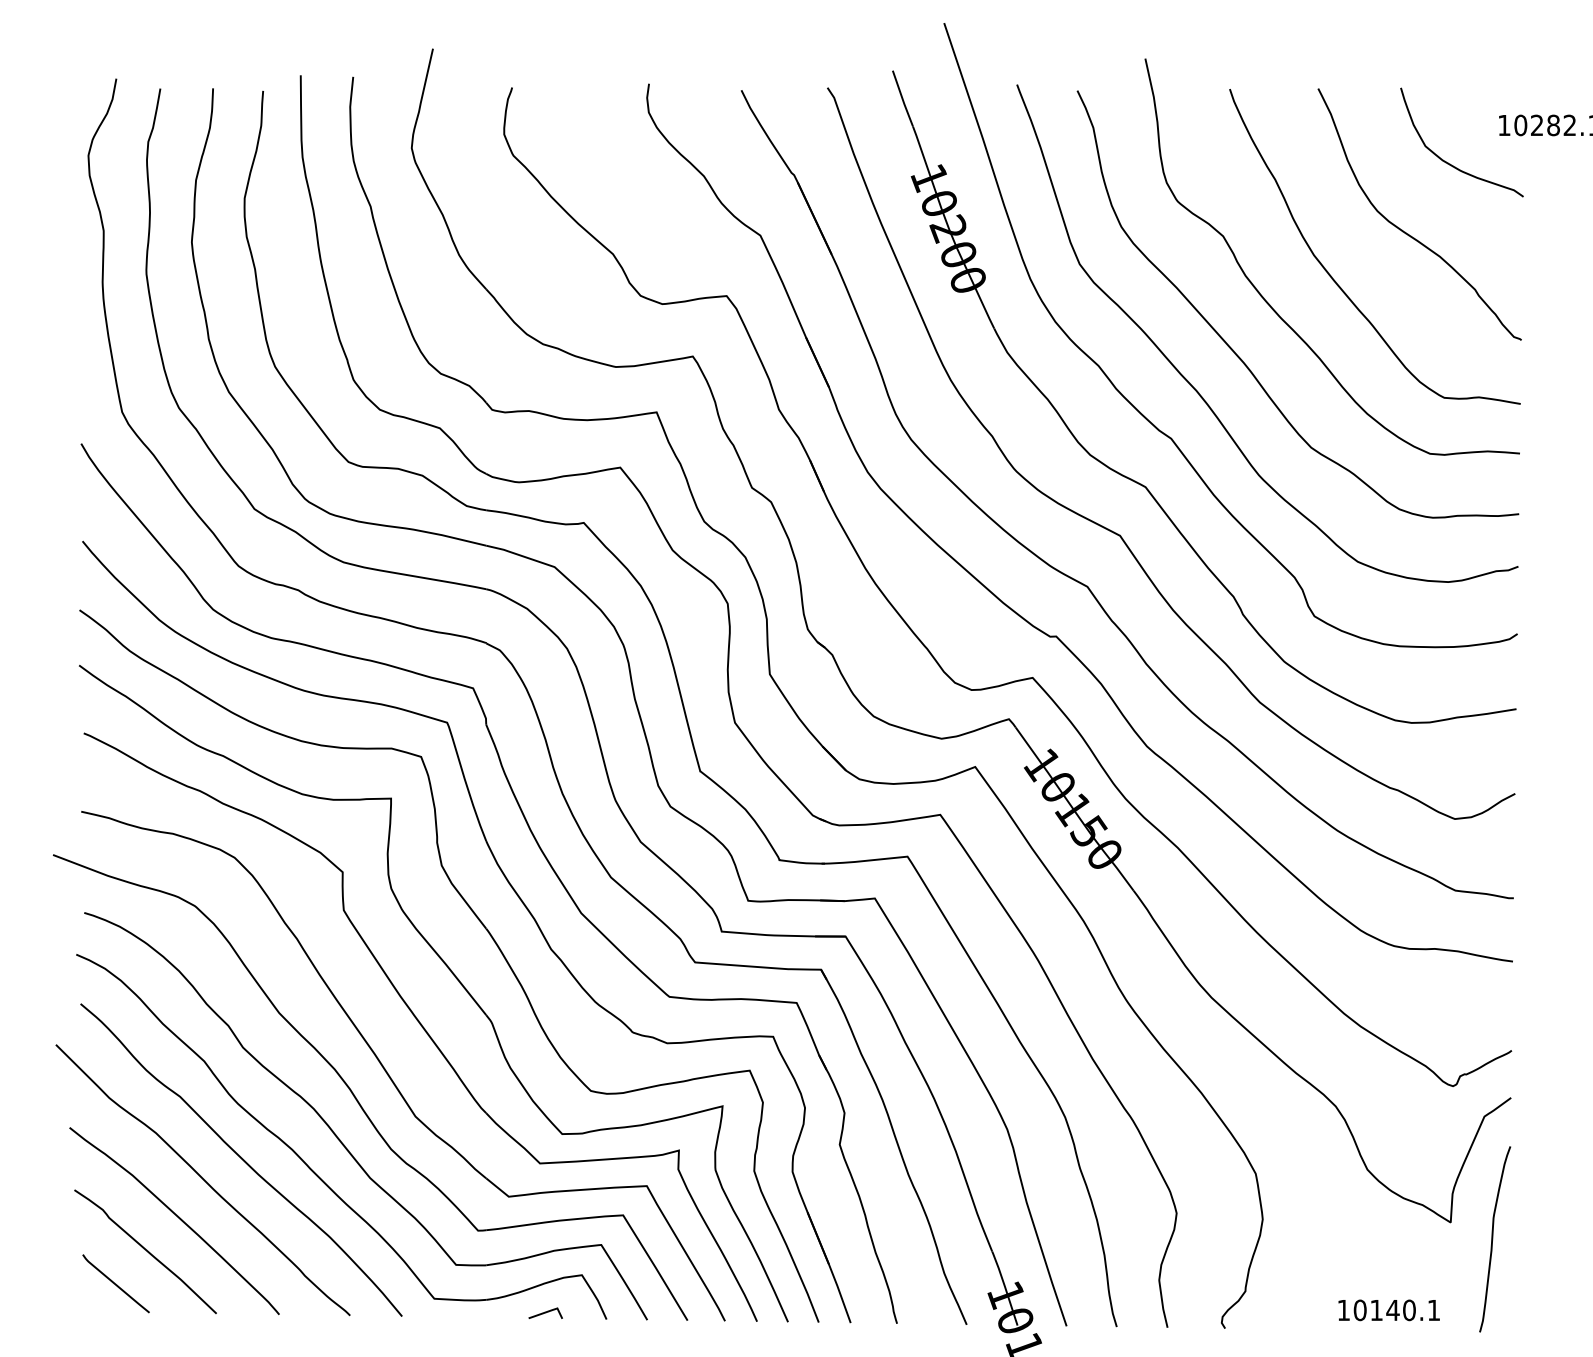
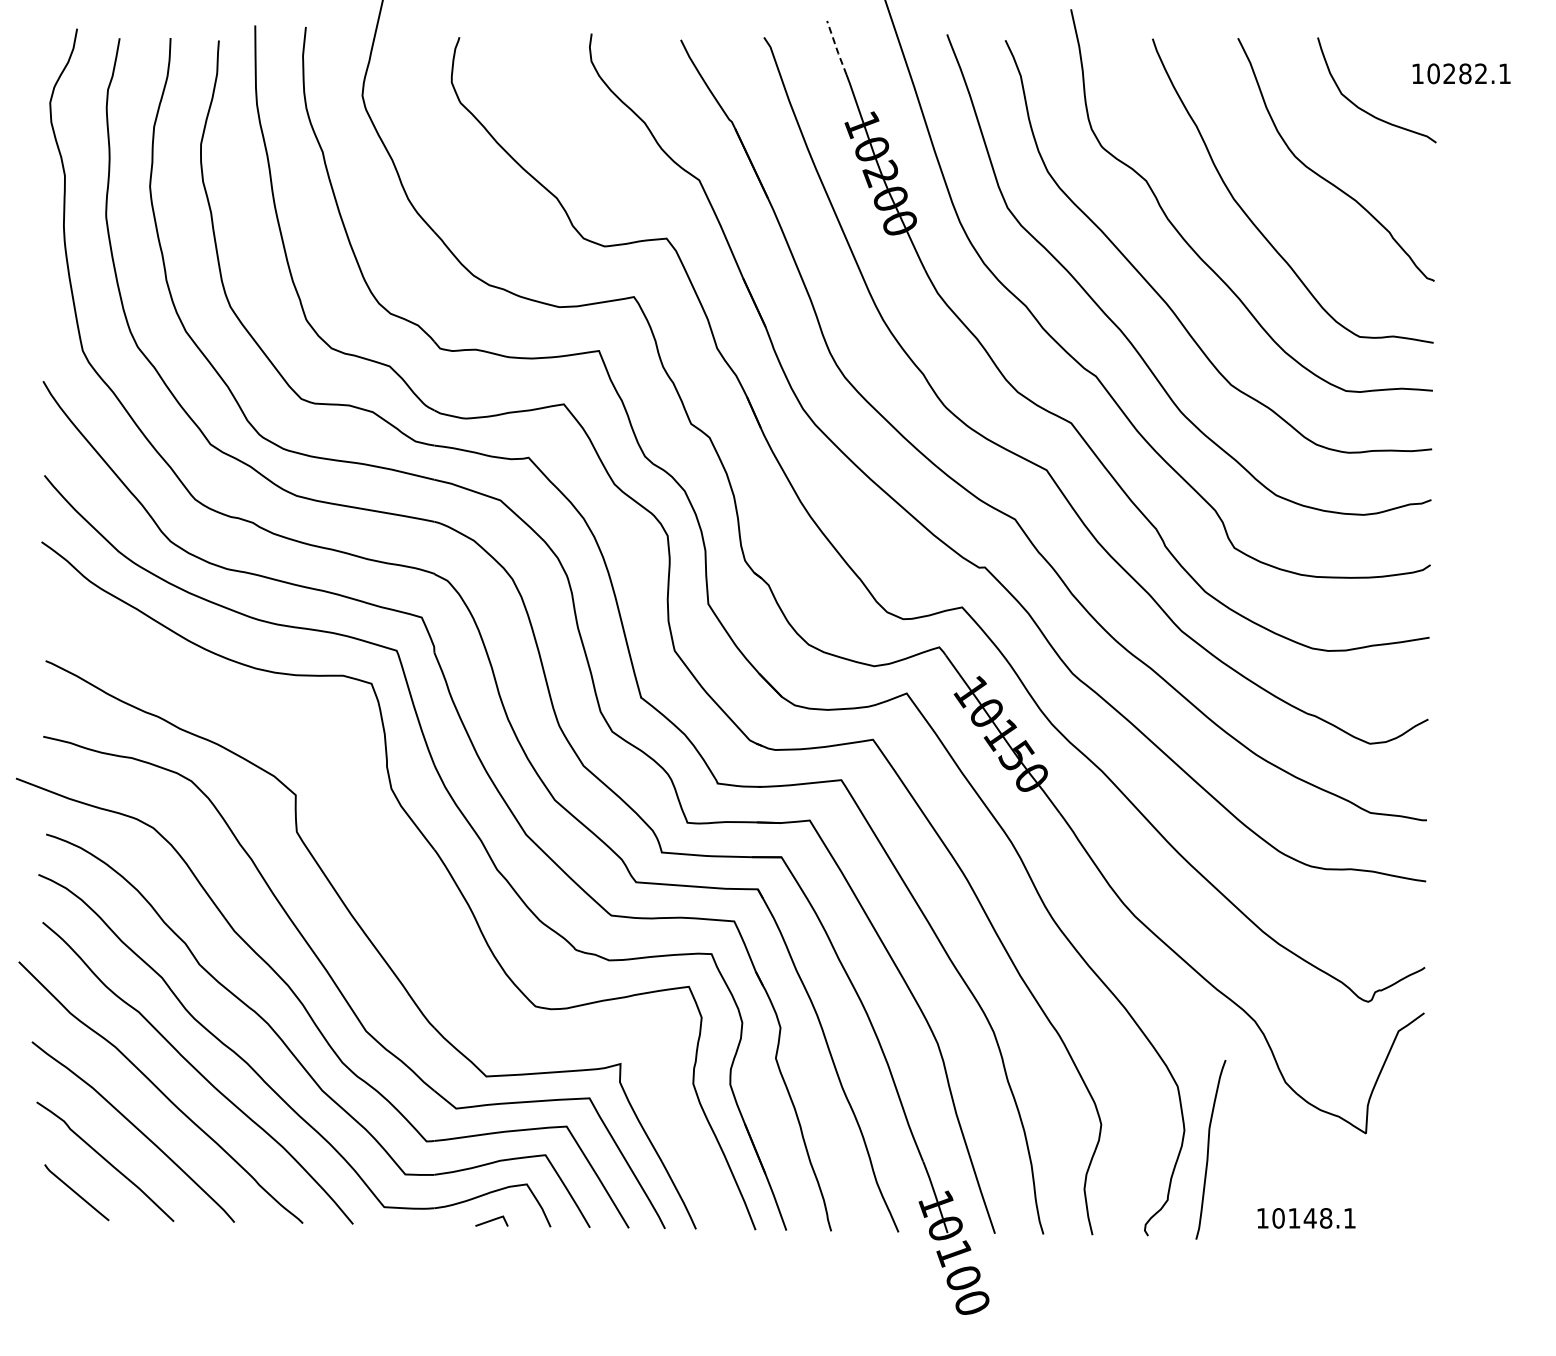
line: (902, 99) -> (836, 48), solid -> dashed
part: (455, 978) -> (404, 897), removed
curve: (1493, 1238) -> (1209, 1148), moved
text: (1409, 1310) -> (1326, 1218), 10140.1 -> 10148.1

